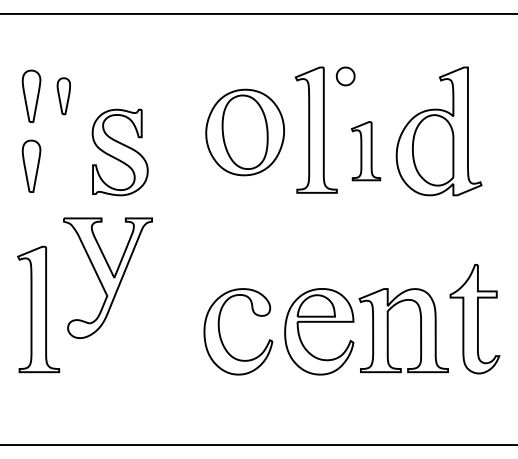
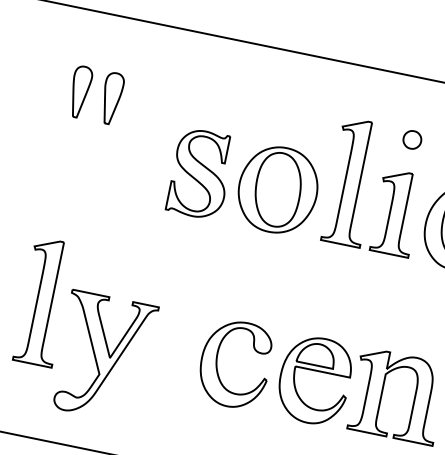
part: (345, 76) -> (412, 139), moved
part: (63, 95) -> (111, 97), size x1.43
part: (244, 132) -> (277, 189), moved
part: (365, 150) -> (396, 212), size x1.43
part: (119, 152) -> (199, 173), moved
part: (31, 165) -> (66, 159), removed
part: (107, 277) -> (103, 356), moved

